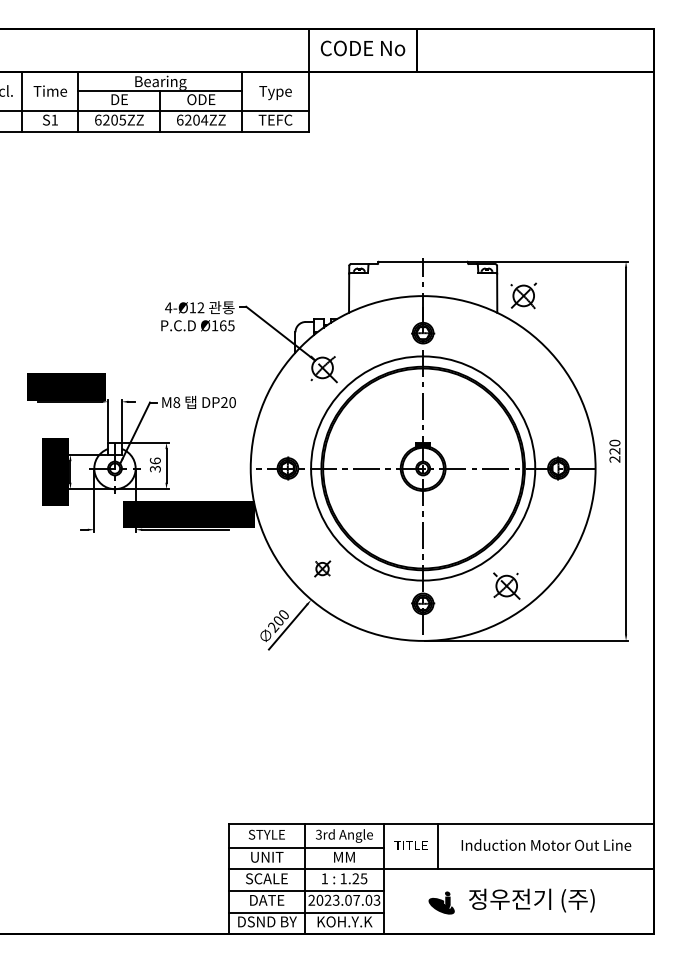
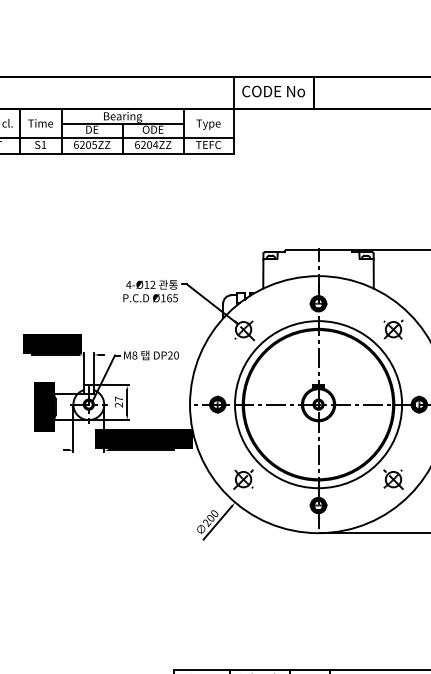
part: (523, 295) -> (393, 329), moved
text: (154, 464) -> (118, 401), 36 -> 27
part: (322, 568) -> (243, 479), size x1.67
part: (506, 585) -> (393, 479), moved

